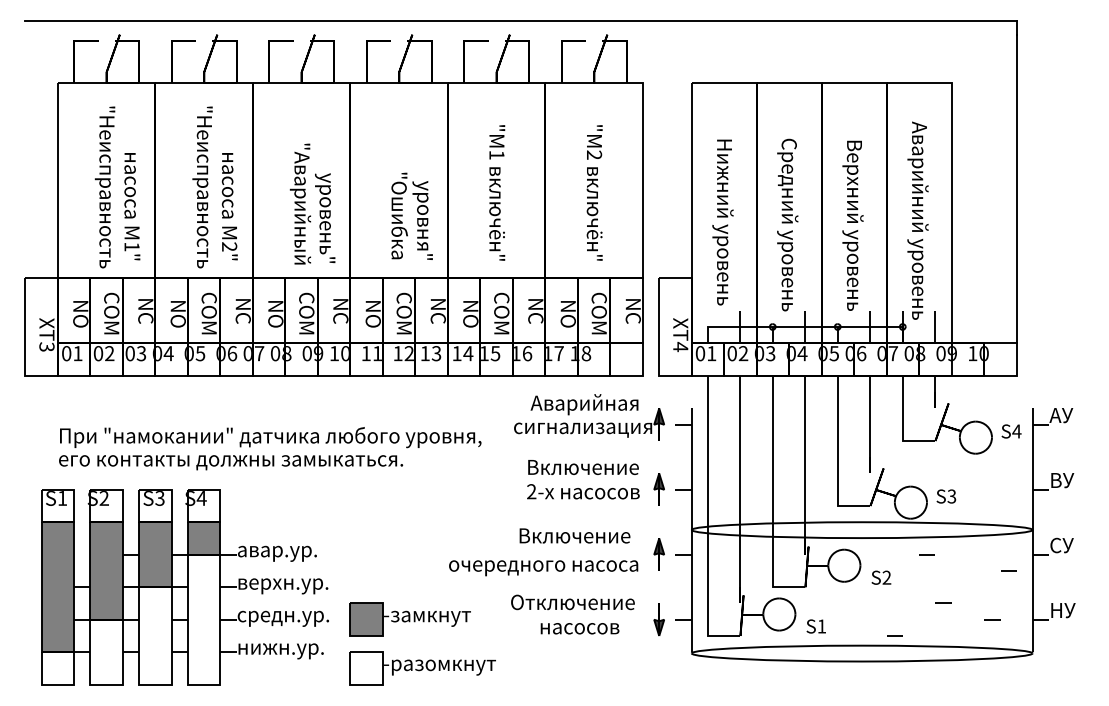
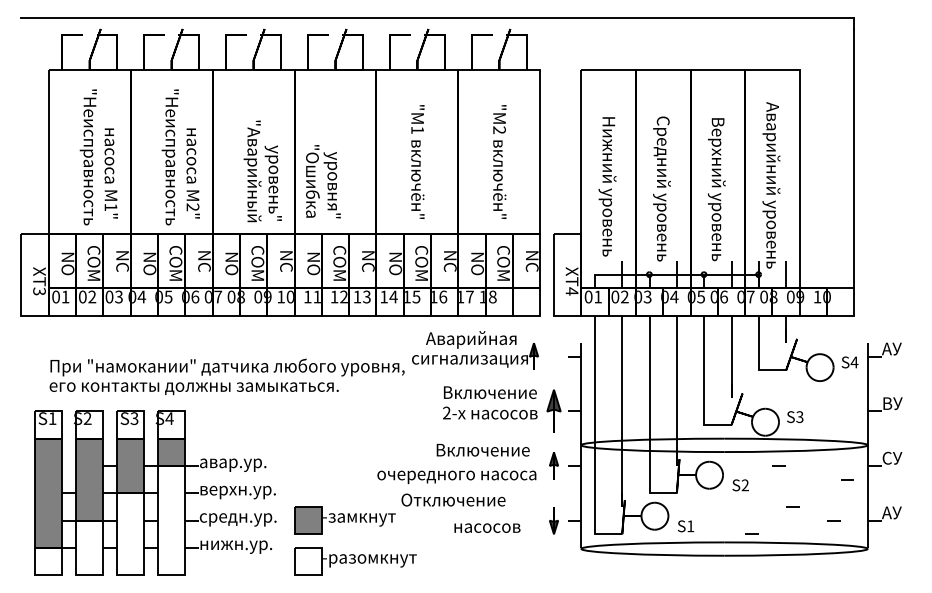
text: (412, 216) -> (323, 181), moved
part: (589, 417) -> (475, 350), moved
part: (658, 488) -> (553, 410), size x1.6
text: (572, 601) -> (453, 499), moved
text: (1062, 610) -> (892, 512), НУ -> АУ

